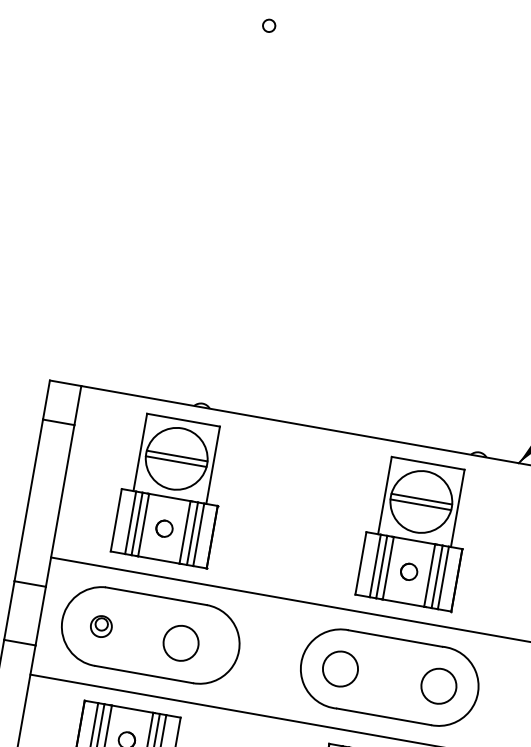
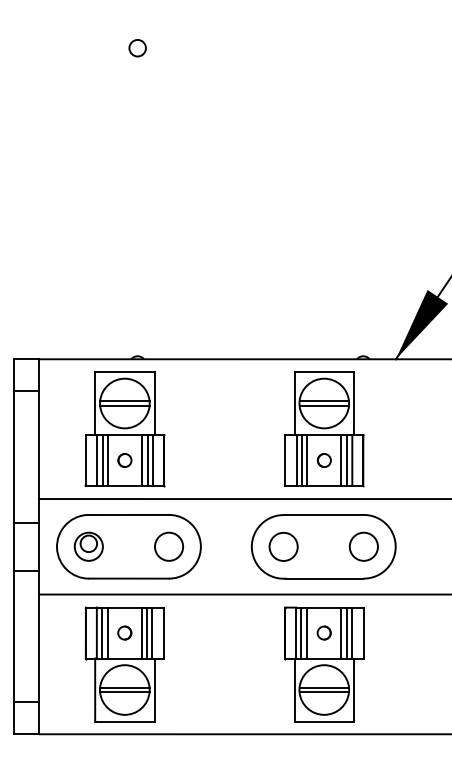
circle: (269, 26) -> (137, 48), size x1.67
part: (101, 626) -> (88, 546), size x1.67
circle: (180, 642) -> (168, 546), moved

